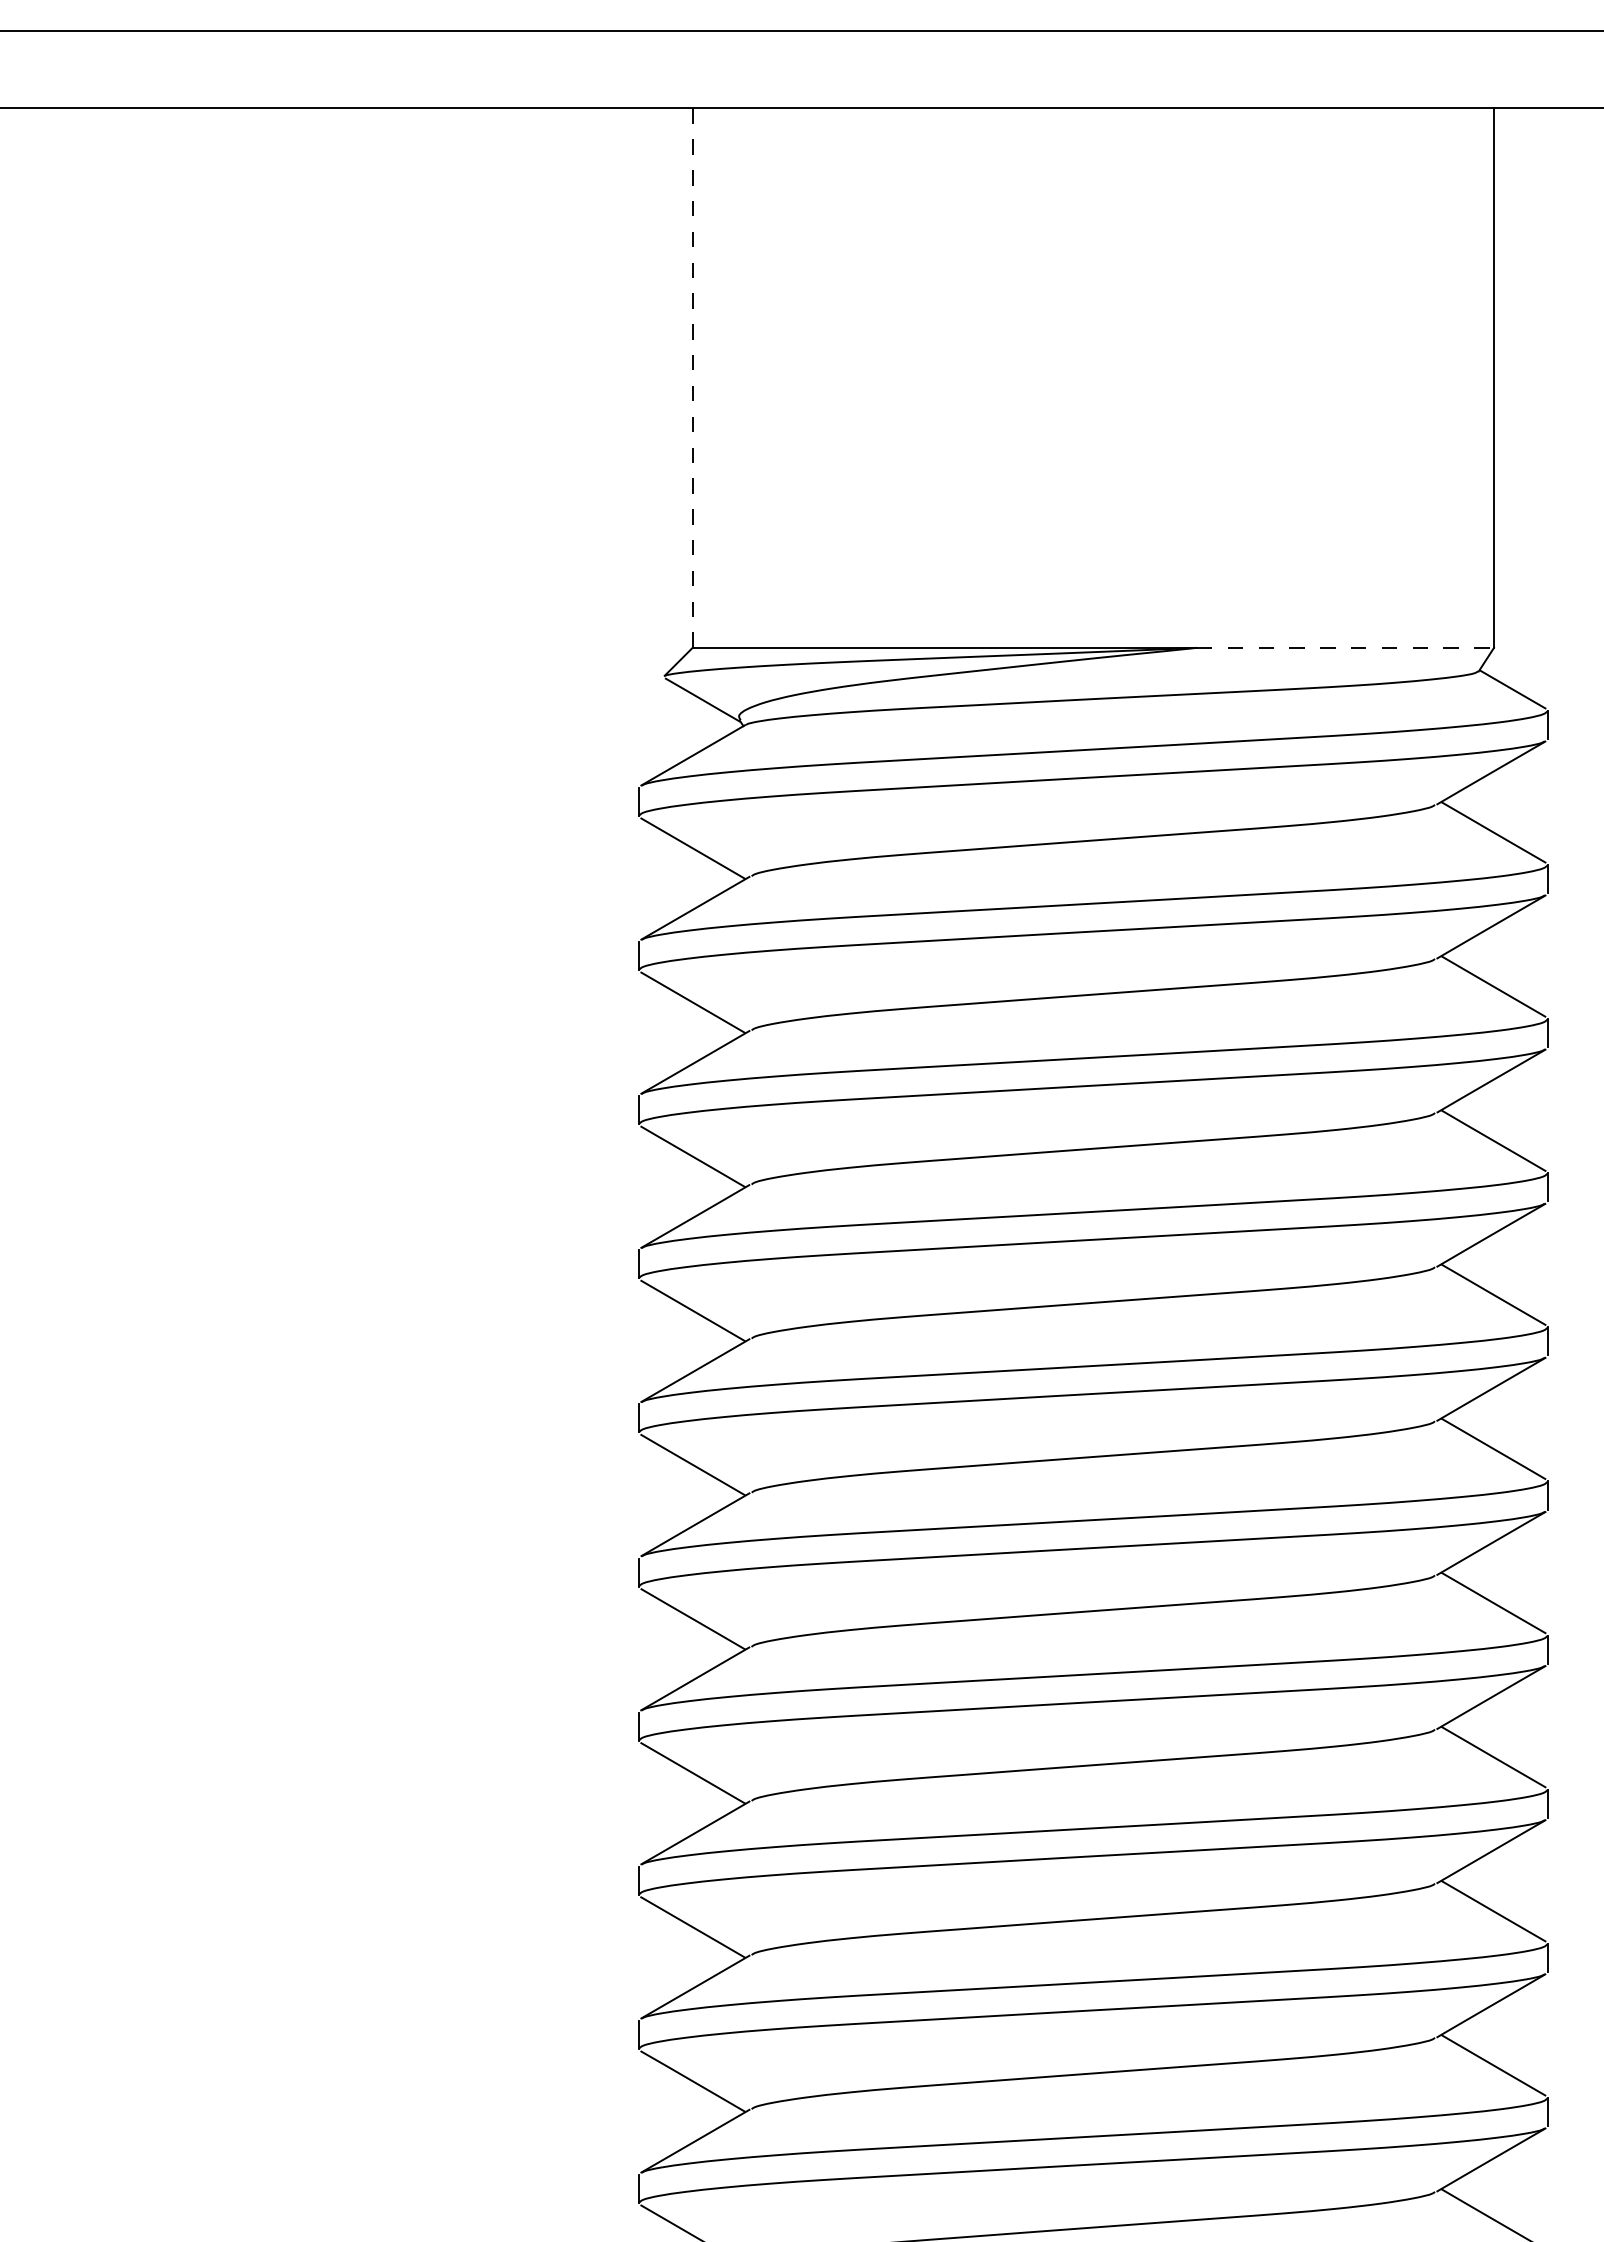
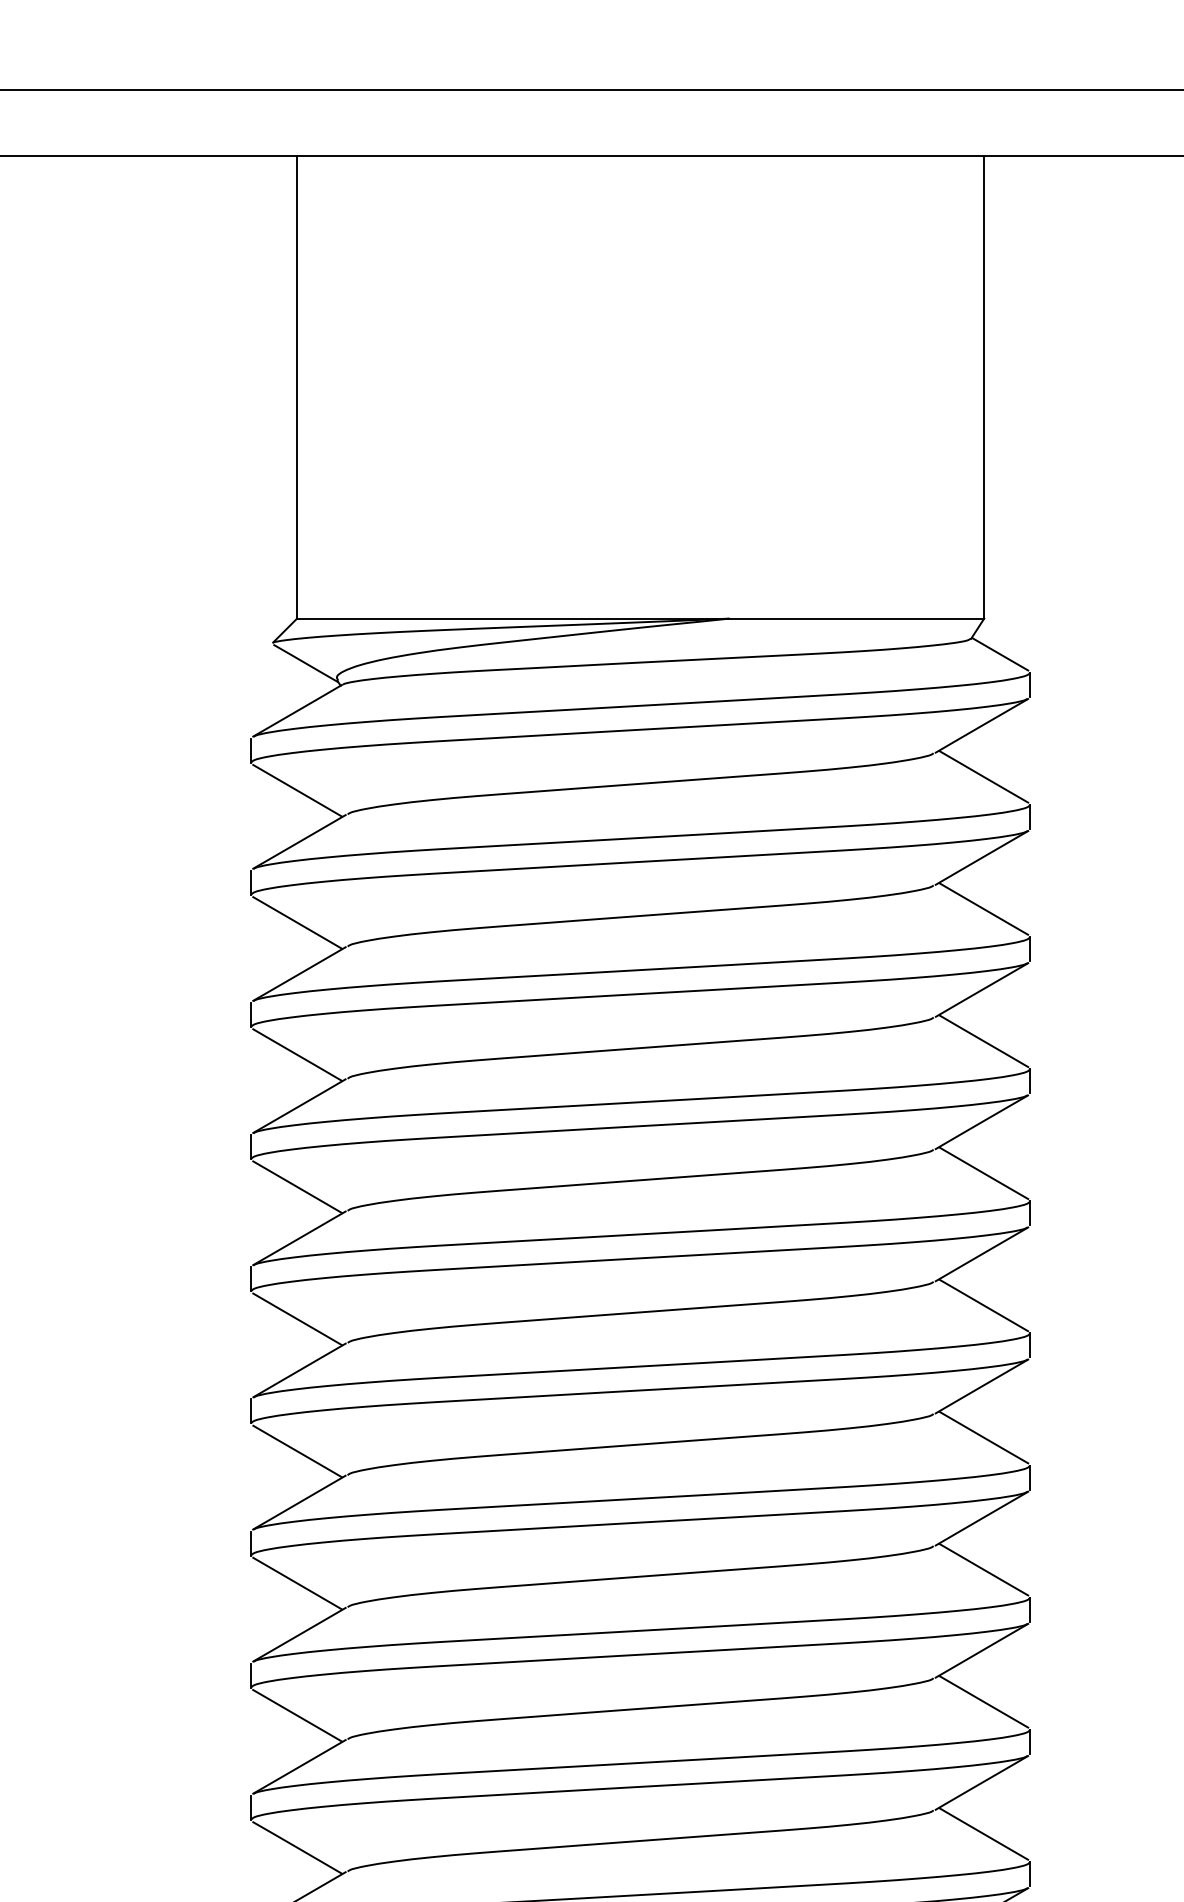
line: (692, 378) -> (296, 387), dashed -> solid
line: (1345, 647) -> (856, 618), dashed -> solid

